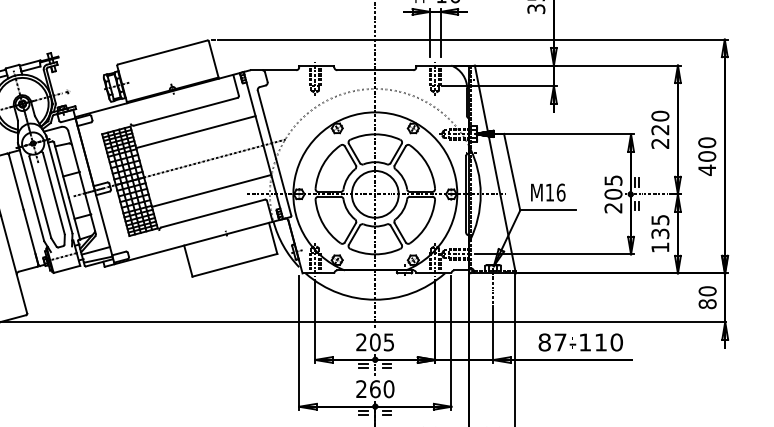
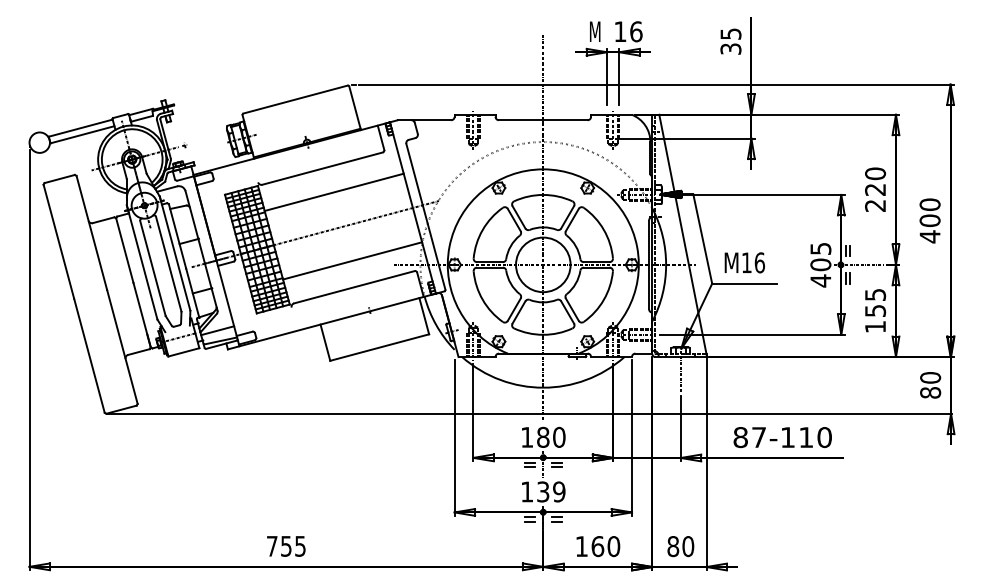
text: (613, 207) -> (820, 280), 205 -> 405
text: (660, 233) -> (875, 310), 135 -> 155
text: (375, 341) -> (543, 436), 205 -> 180
text: (375, 388) -> (543, 491), 260 -> 139

